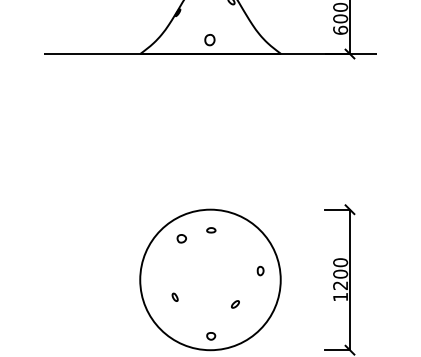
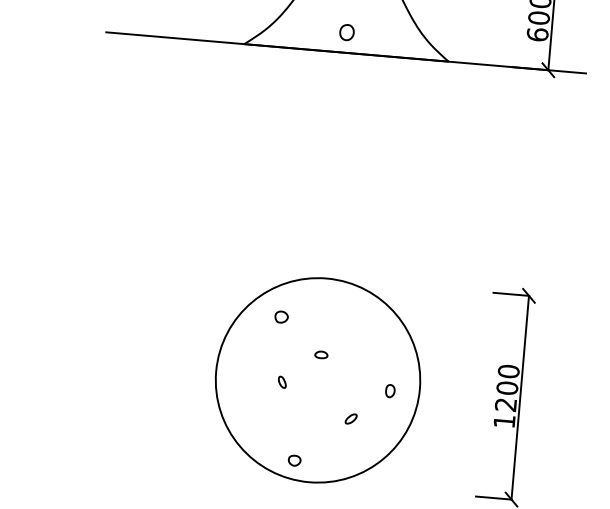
part: (211, 230) -> (321, 355), moved
part: (260, 271) -> (390, 391), moved
part: (174, 296) -> (281, 380), moved
part: (211, 336) -> (295, 461), moved

